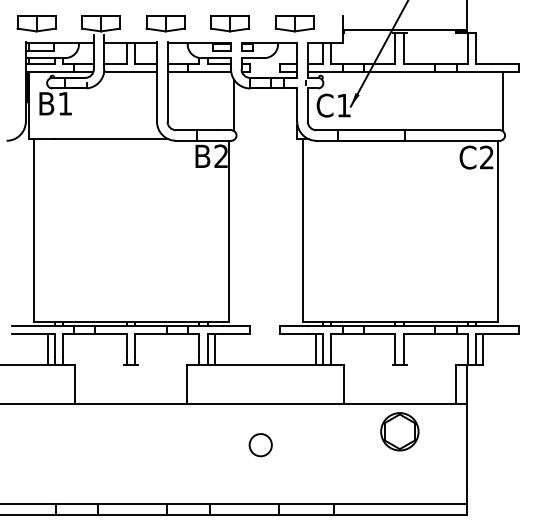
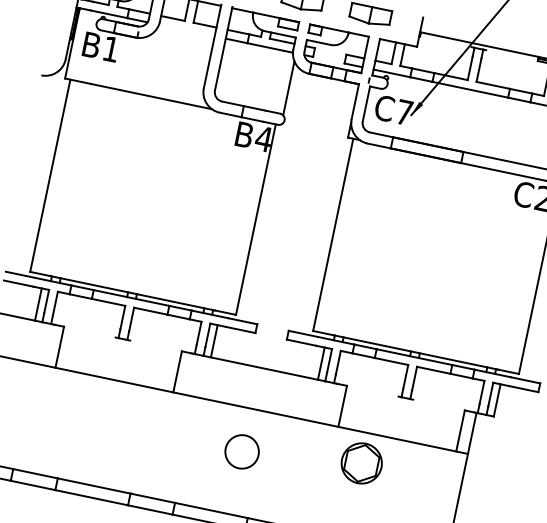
line: (130, 72) -> (186, 30), removed
text: (343, 105) -> (403, 112), C1 -> C7
text: (220, 155) -> (263, 137), B2 -> B4
part: (399, 431) -> (361, 463), moved
circle: (260, 445) -> (241, 452), size x1.4

